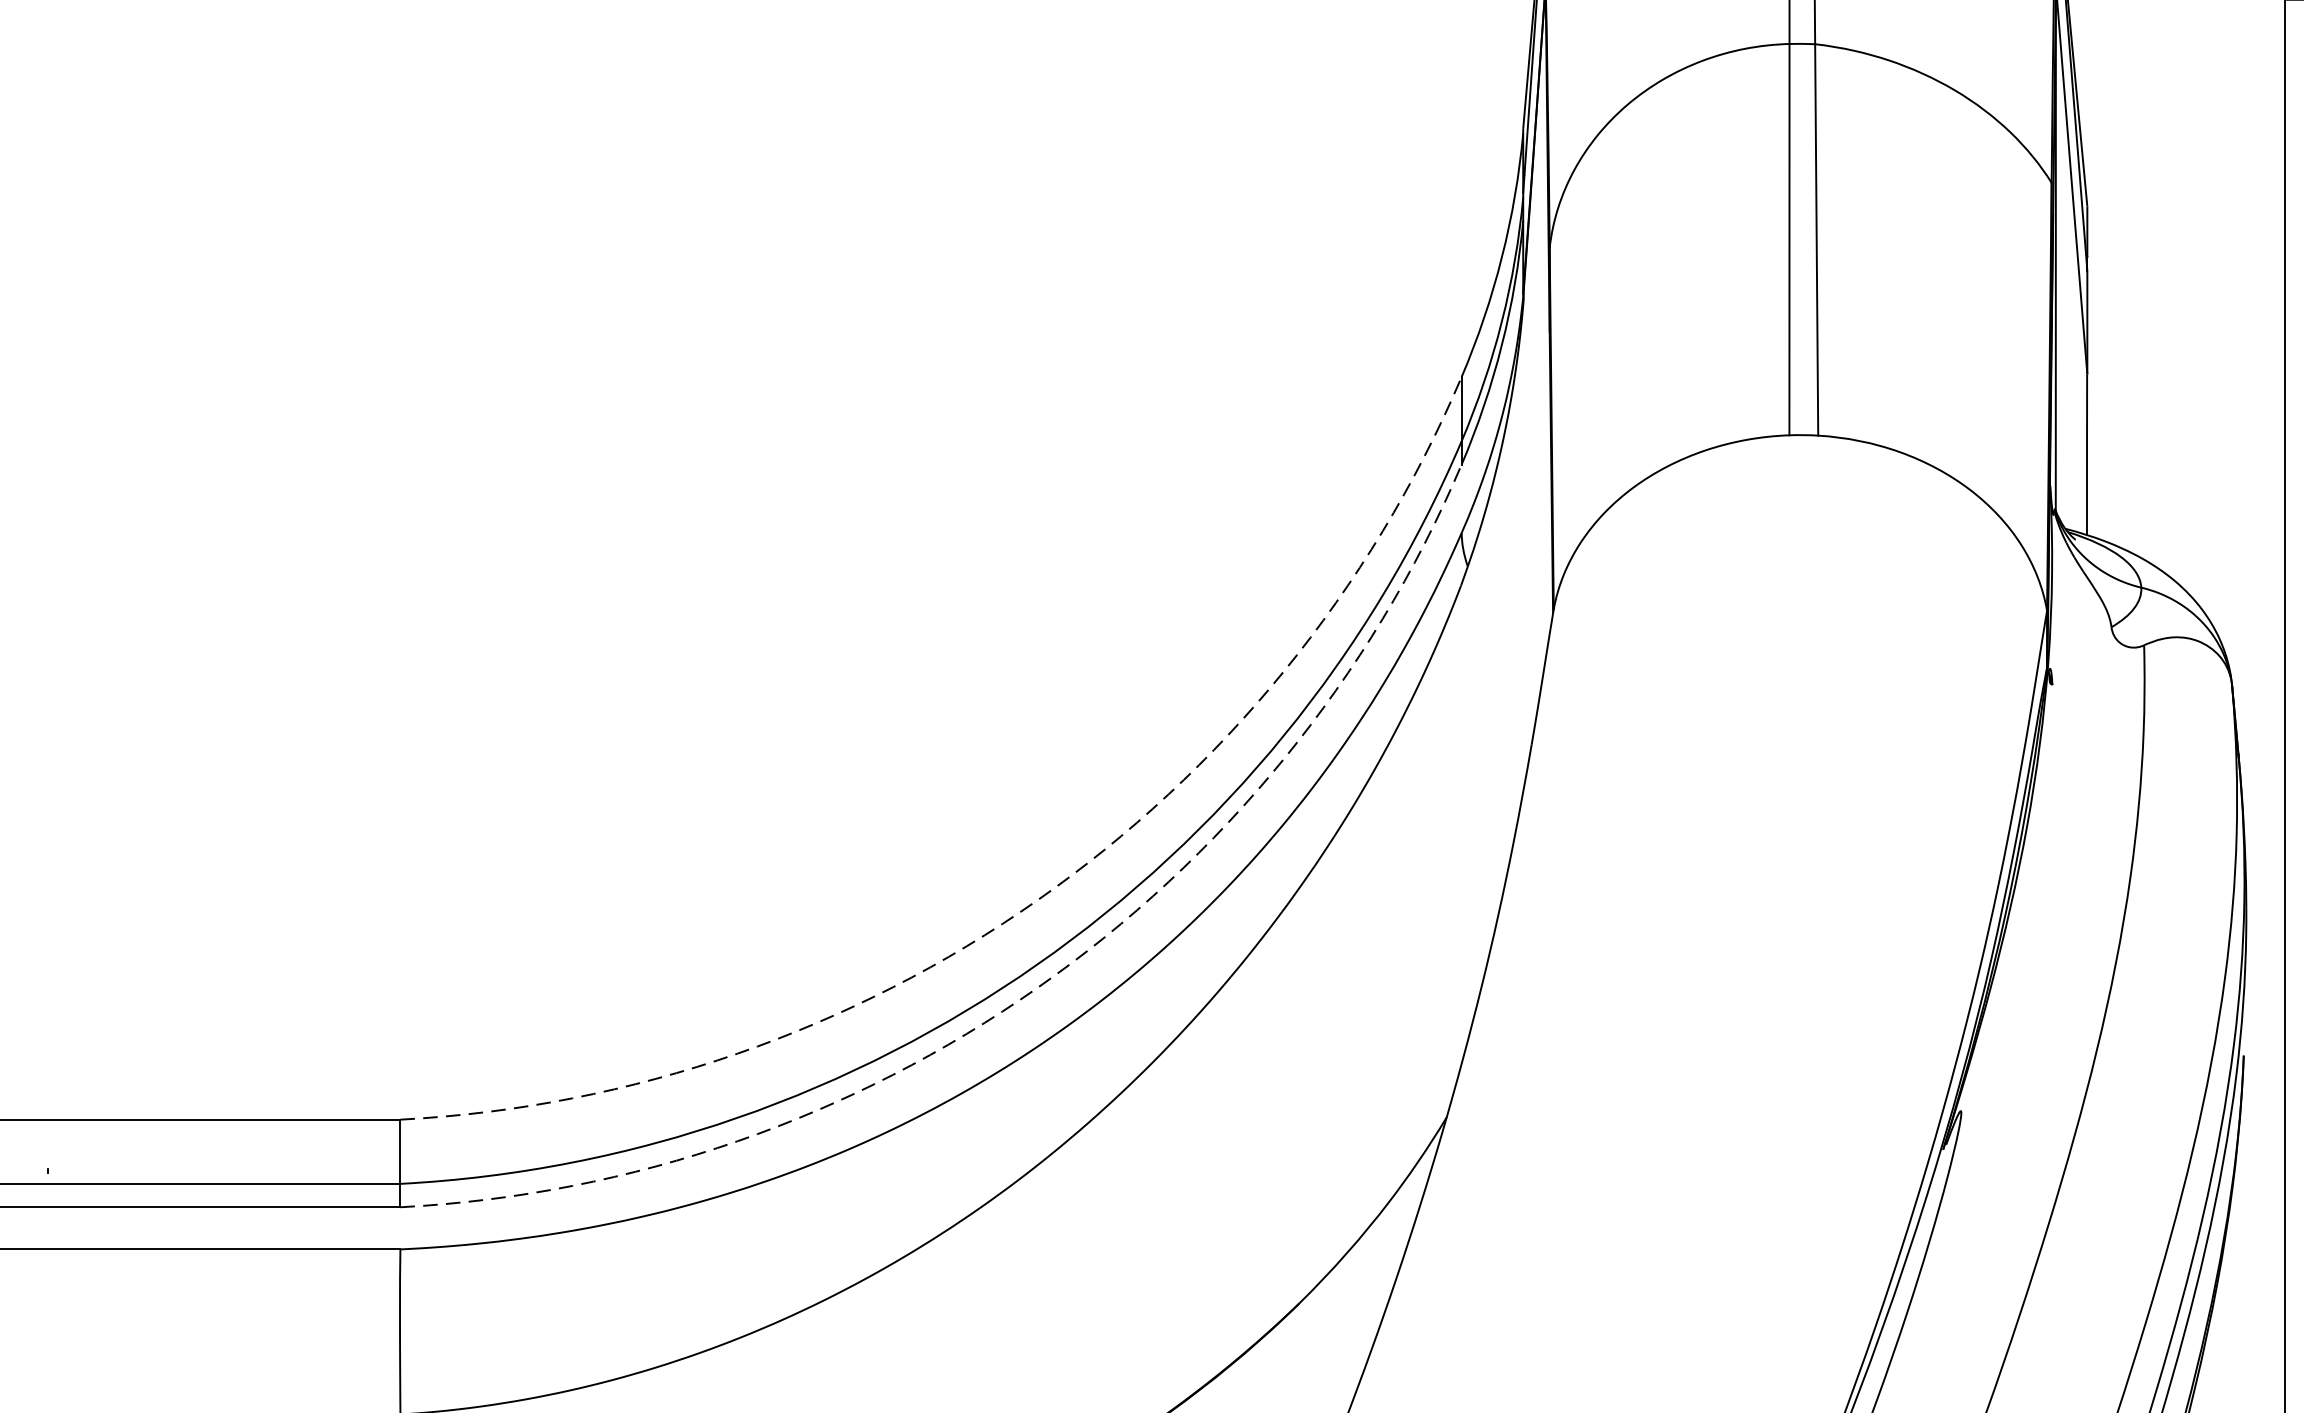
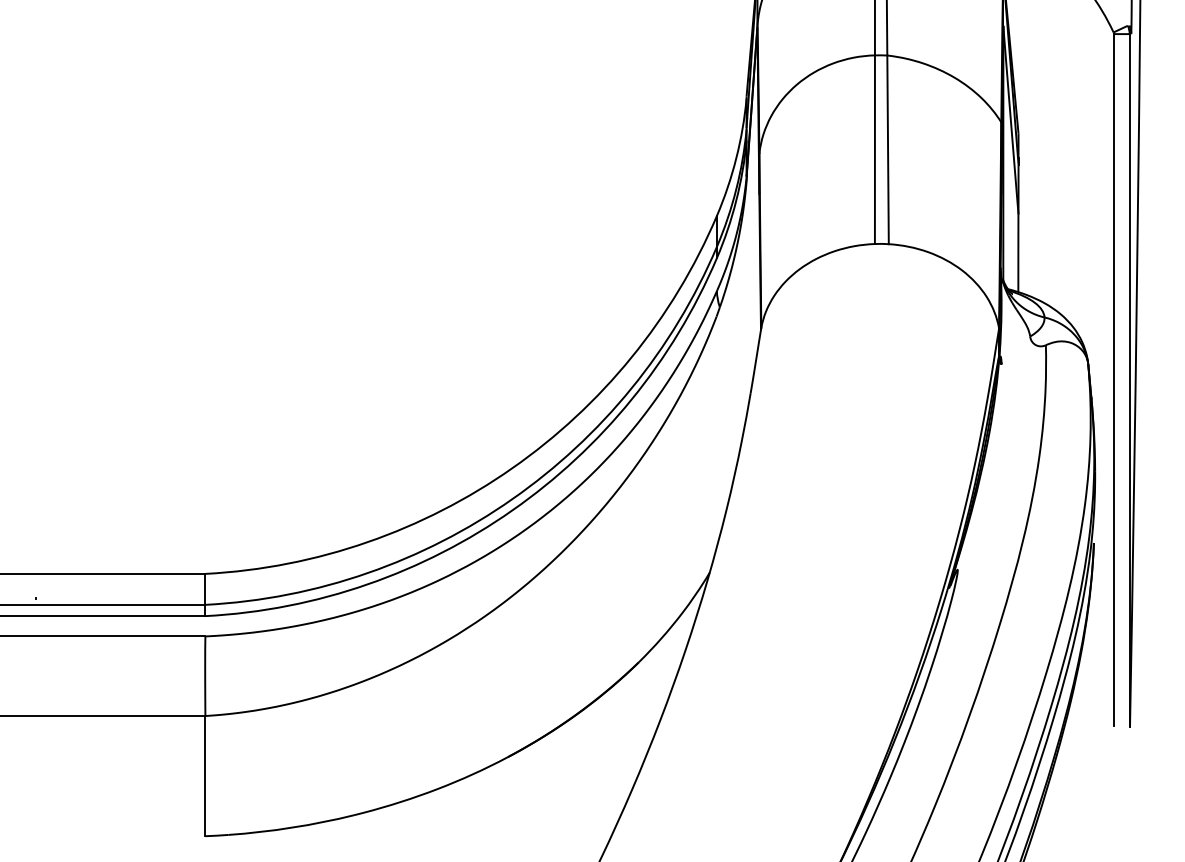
arc: (1037, 900) -> (512, 468), dashed -> solid
arc: (1037, 988) -> (512, 510), dashed -> solid

